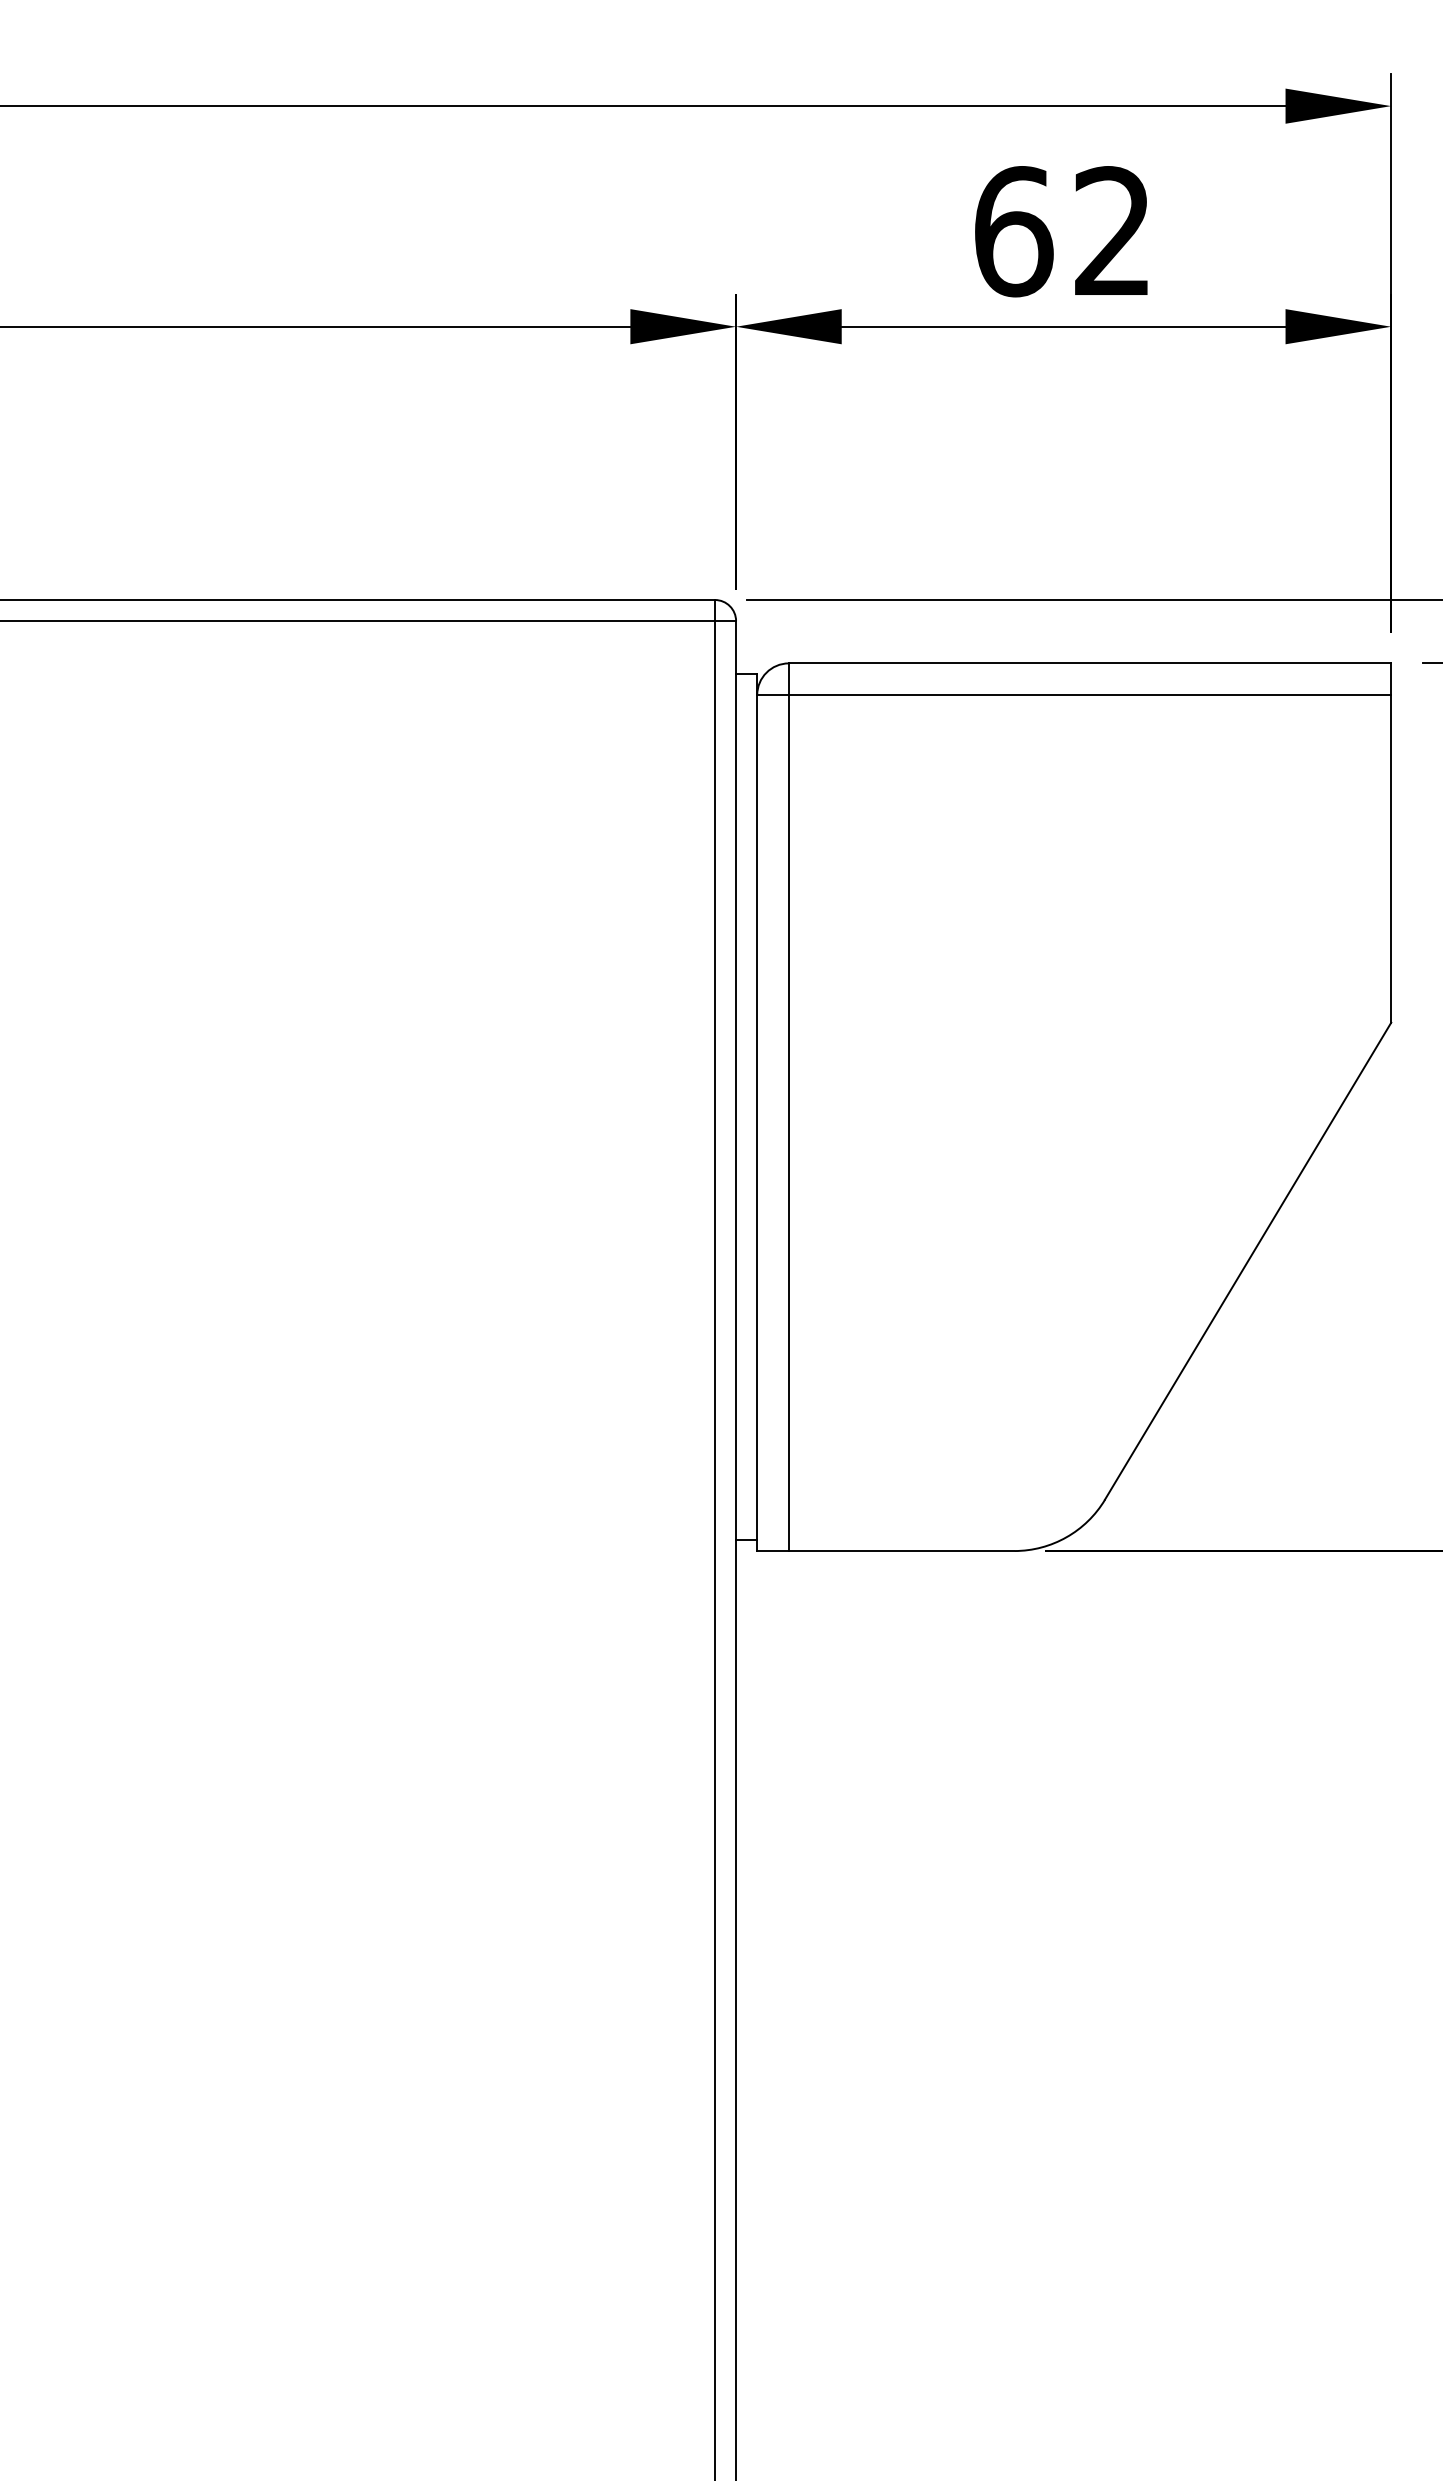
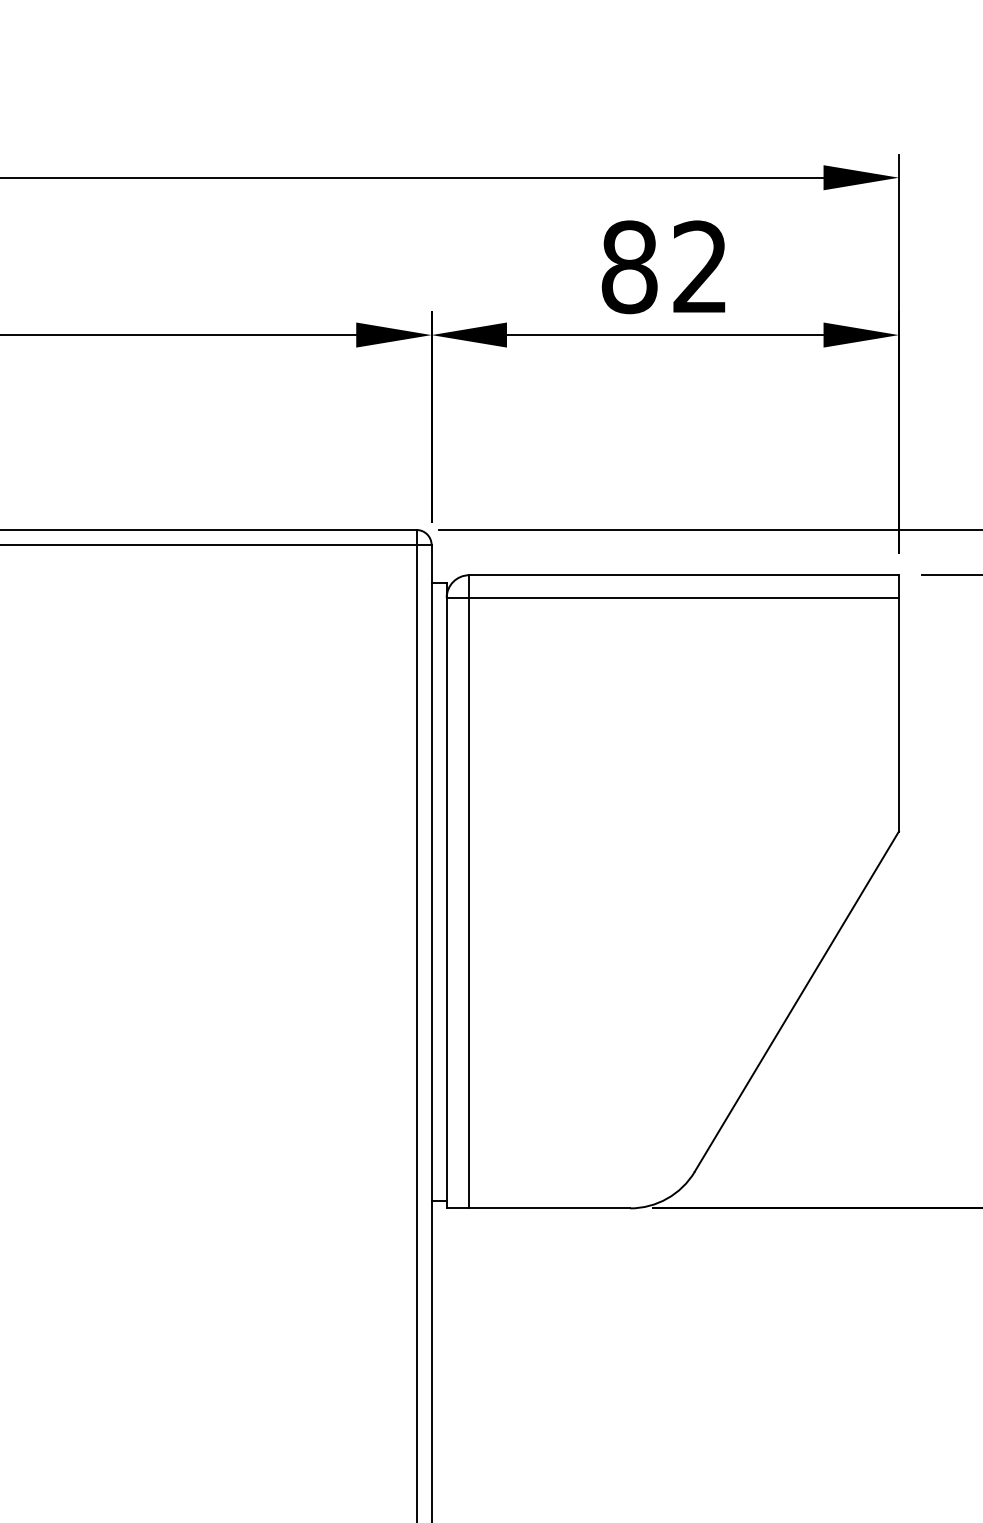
text: (1013, 231) -> (629, 267), 62 -> 82

